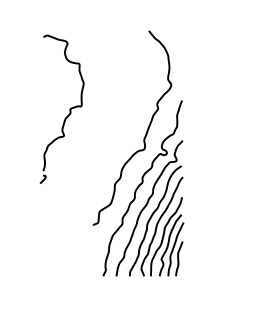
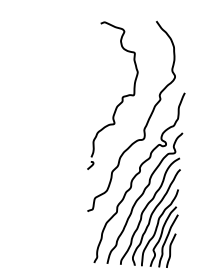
part: (69, 109) -> (121, 97), moved

